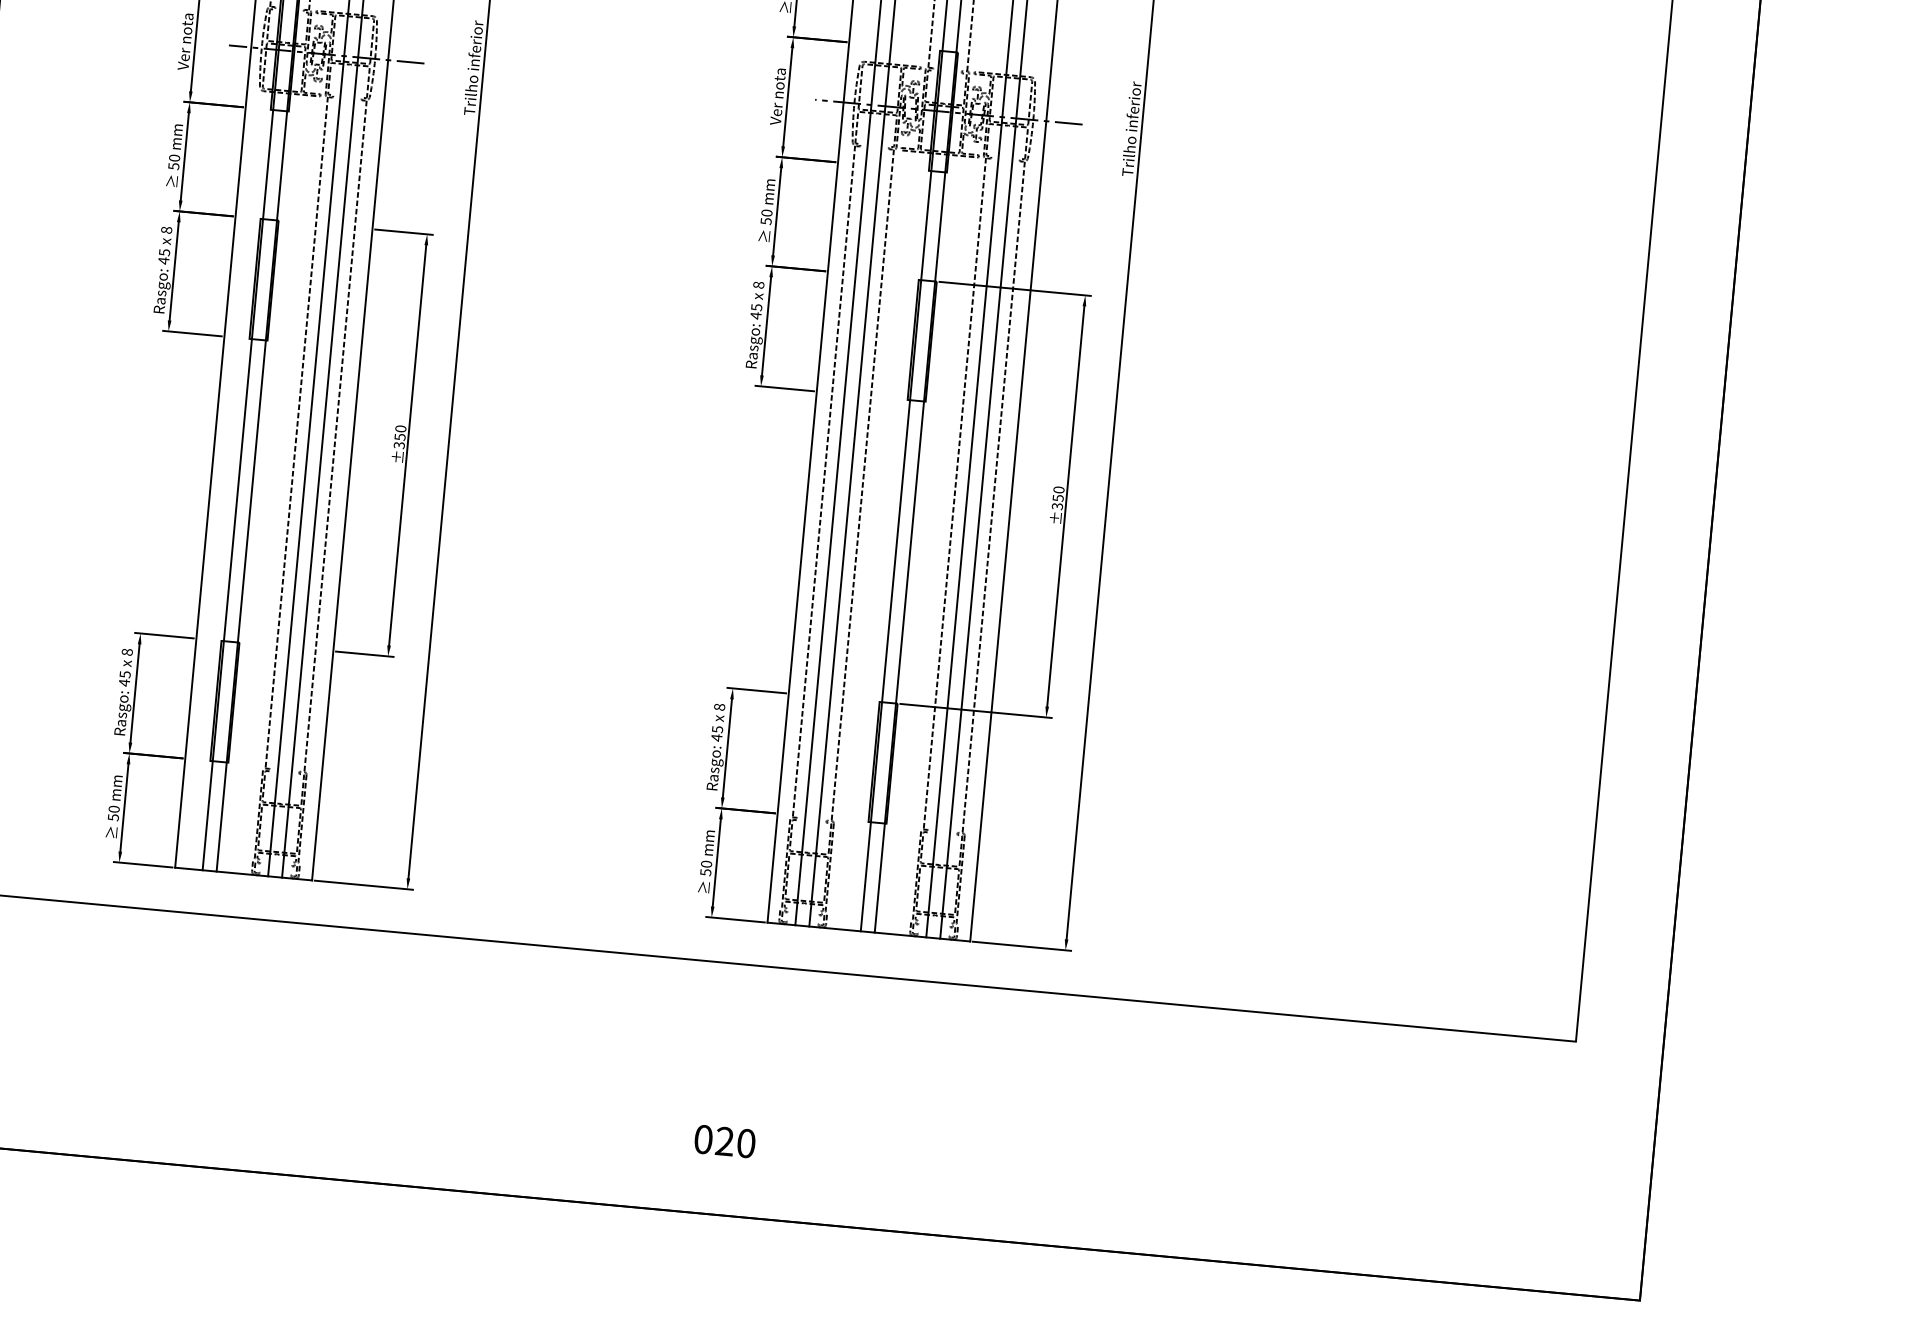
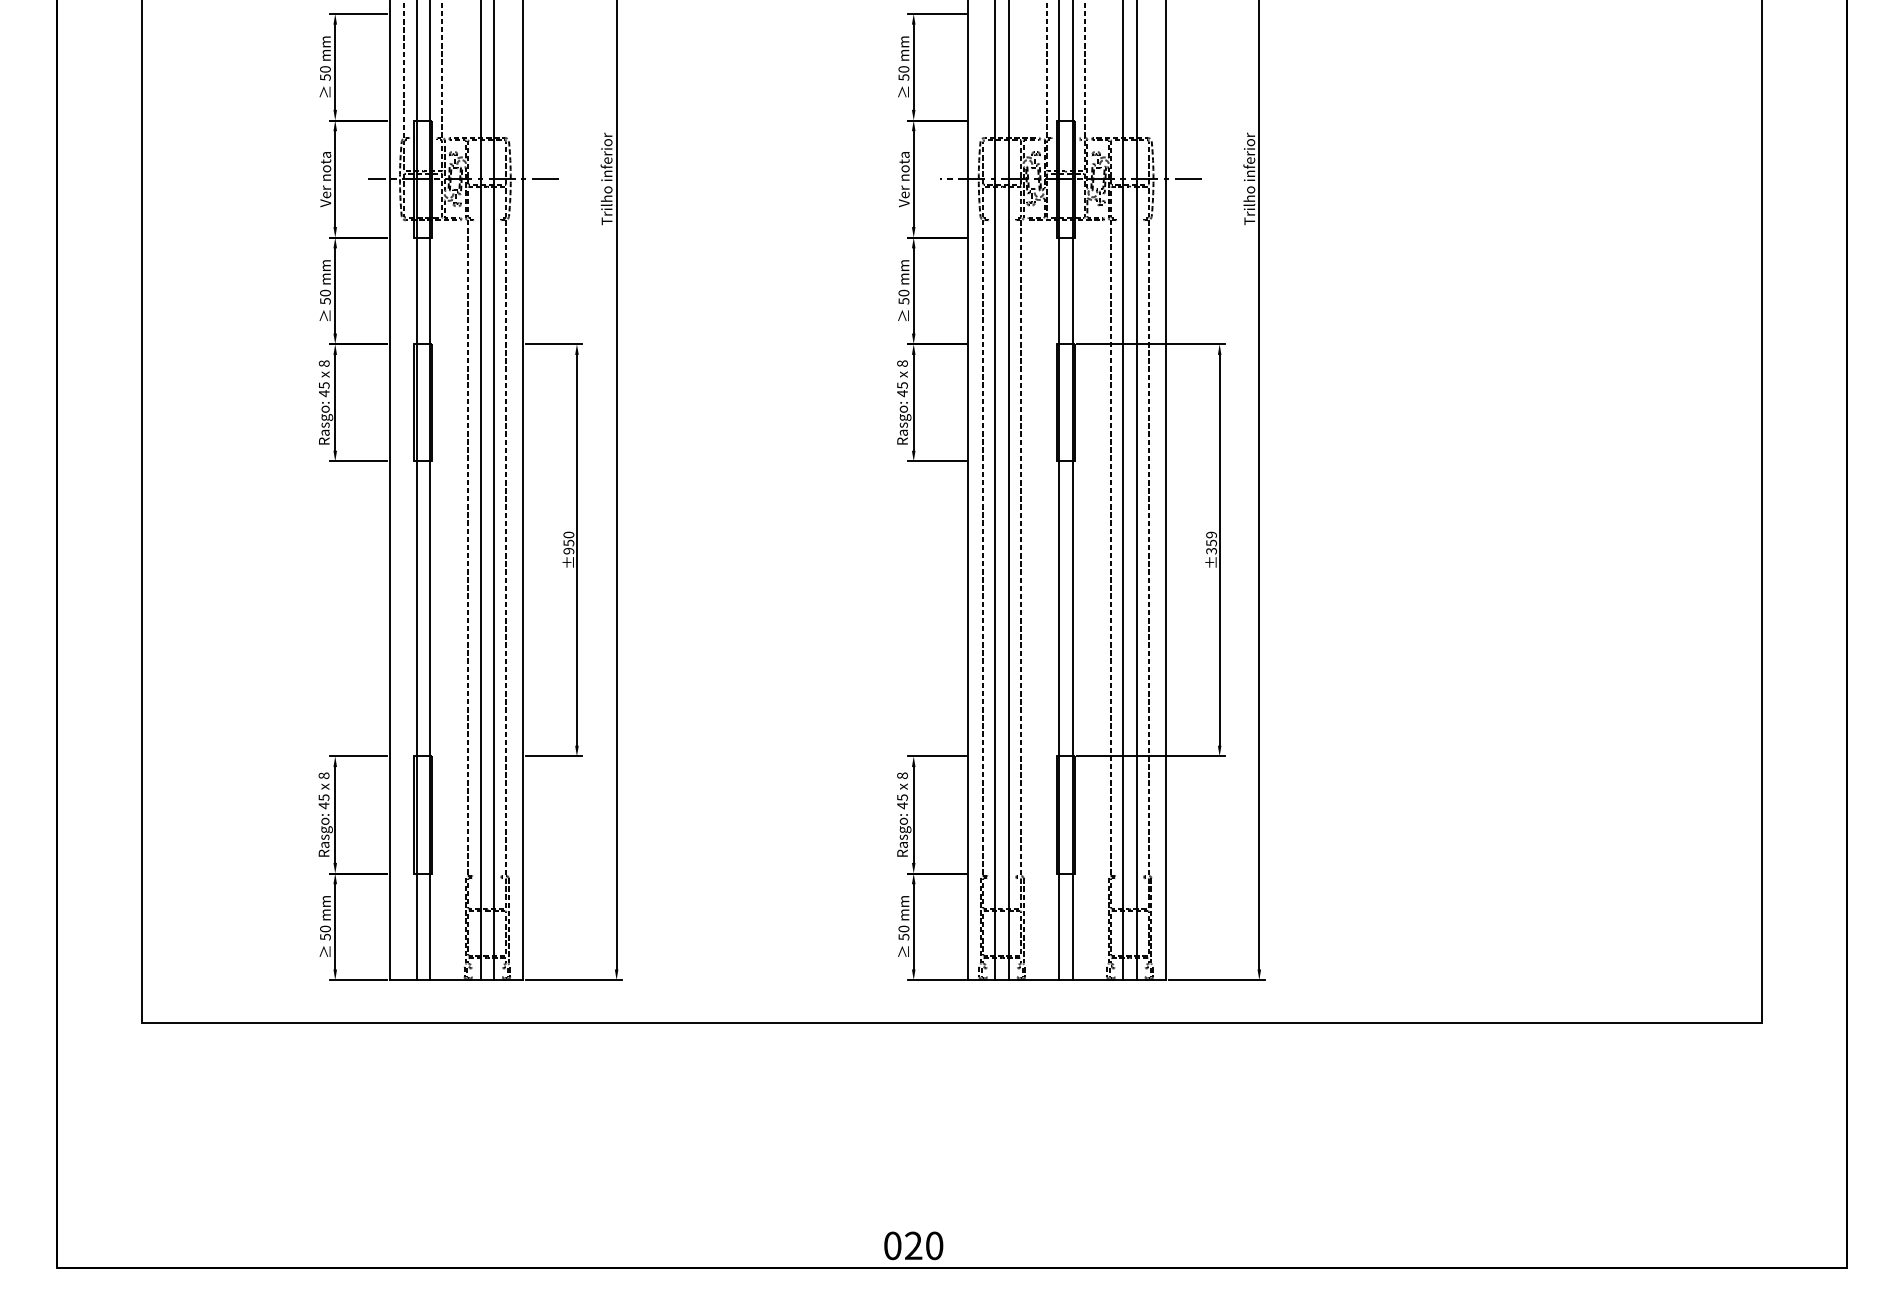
text: (399, 444) -> (568, 550), ±350 -> ±950
text: (1058, 489) -> (1211, 534), ±350 -> ±359
text: (724, 1141) -> (913, 1245), moved

